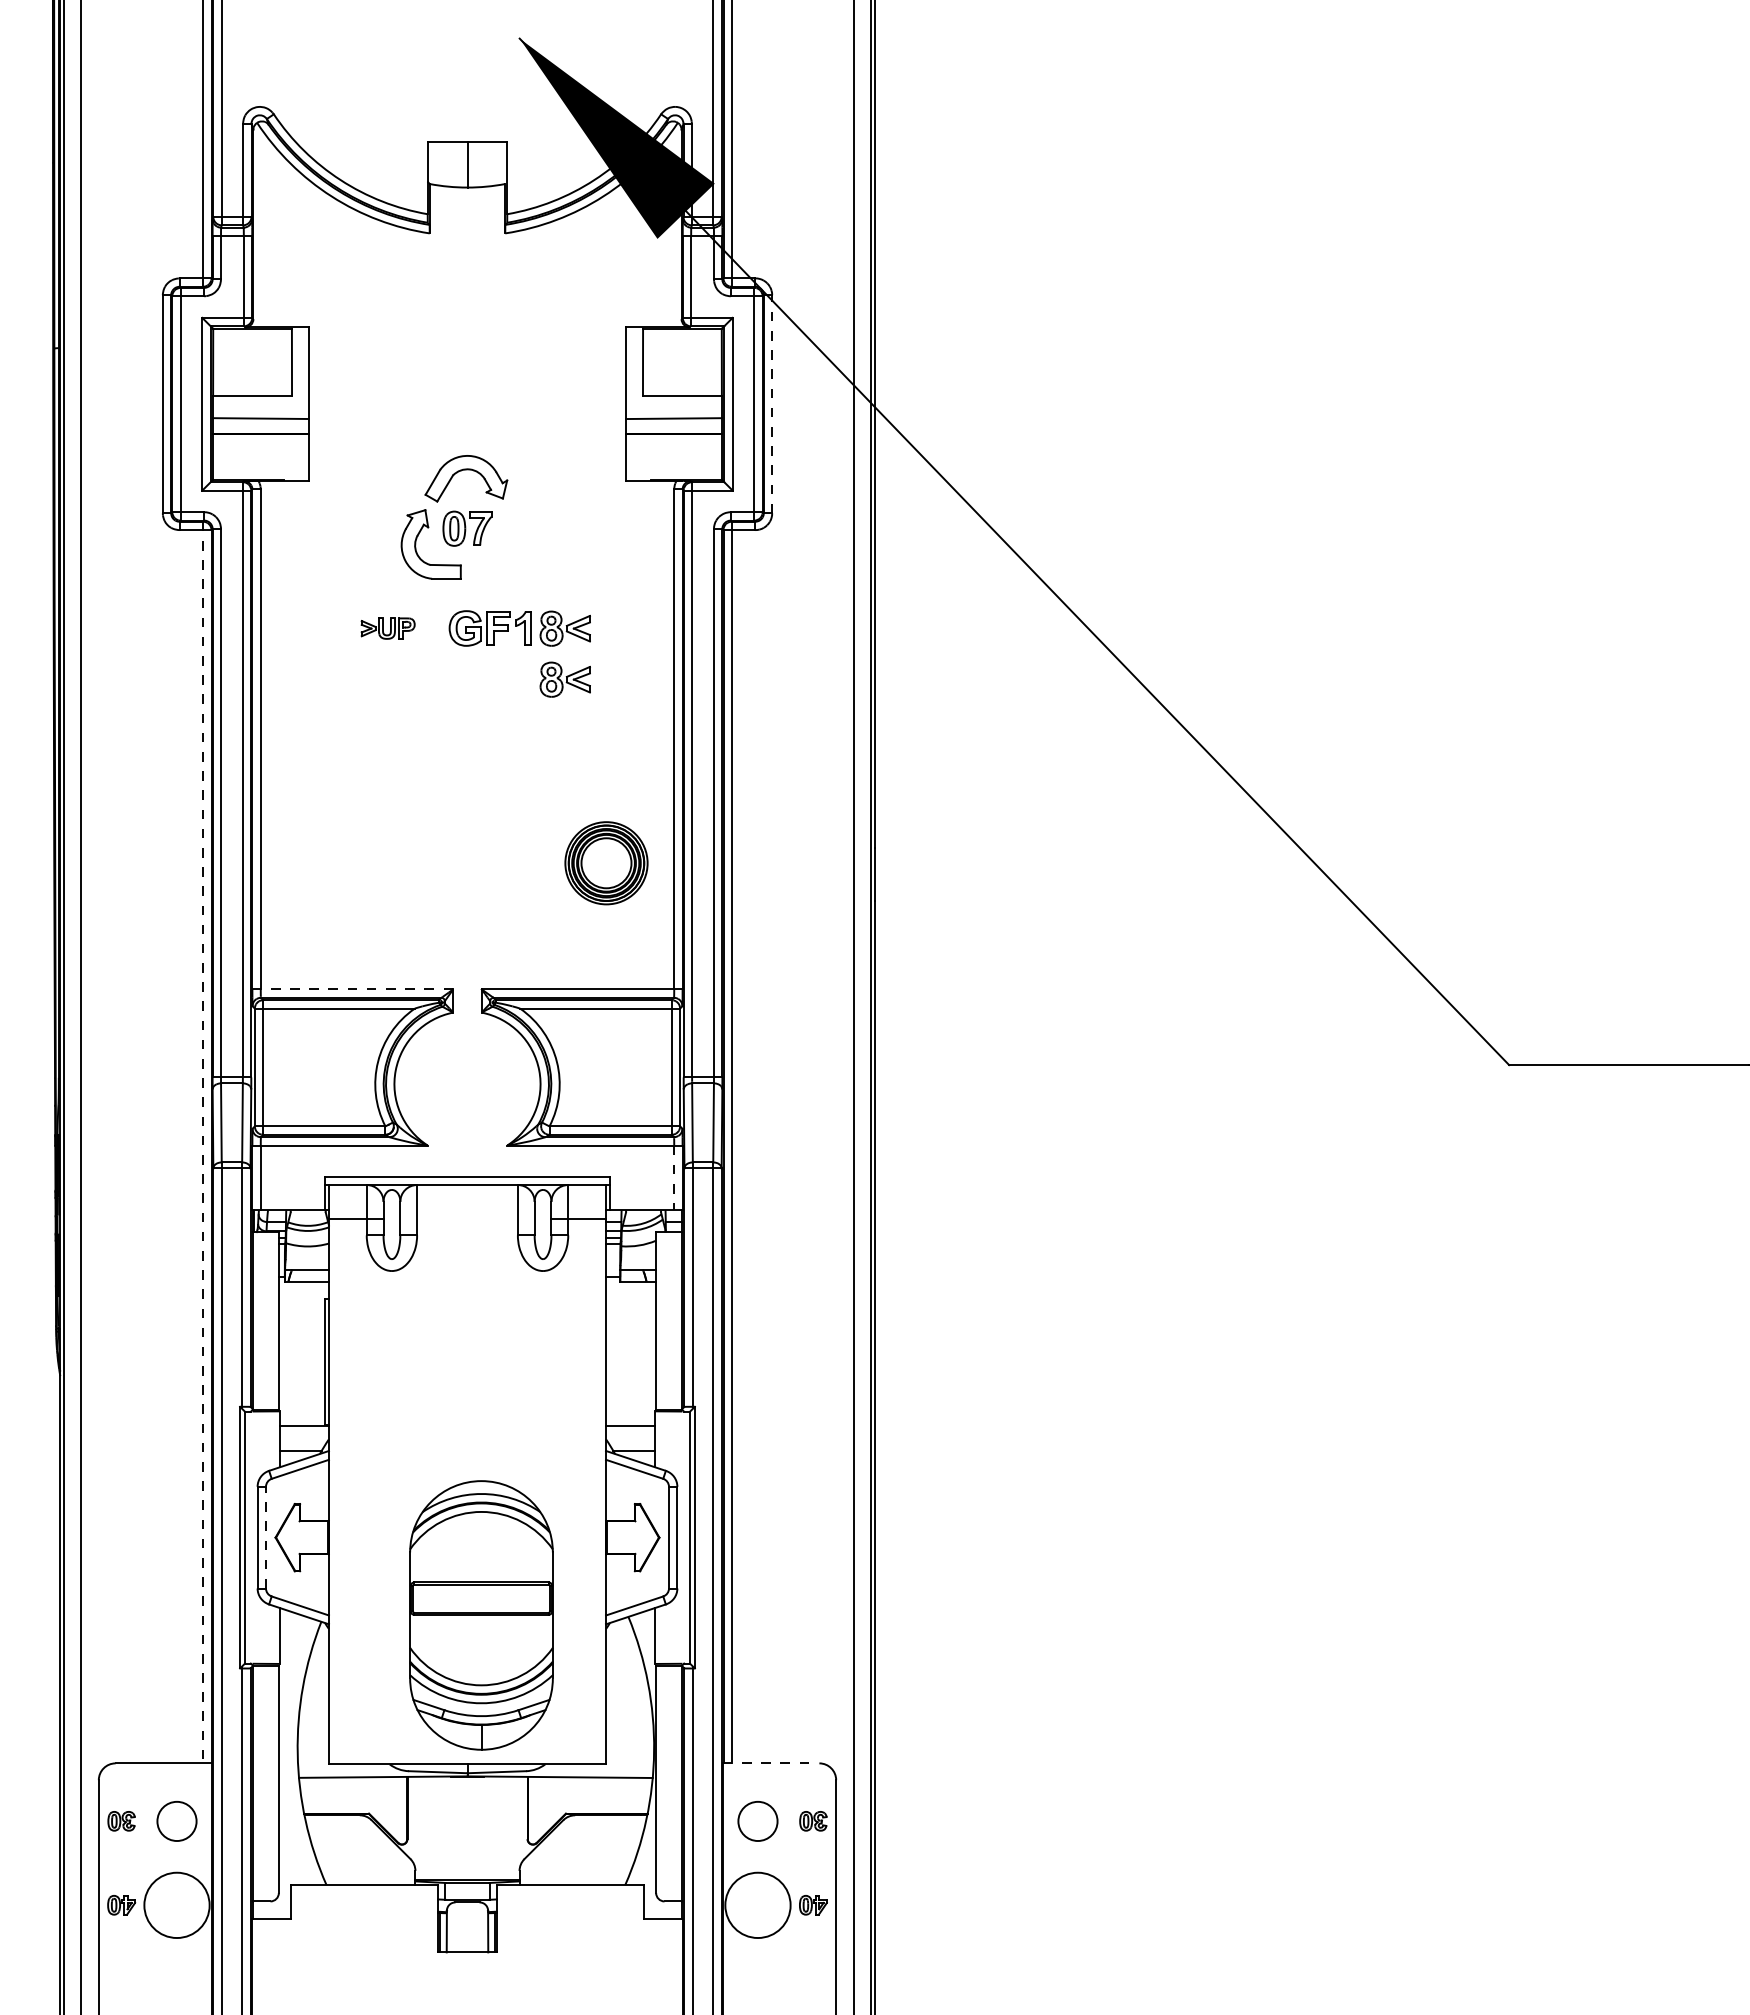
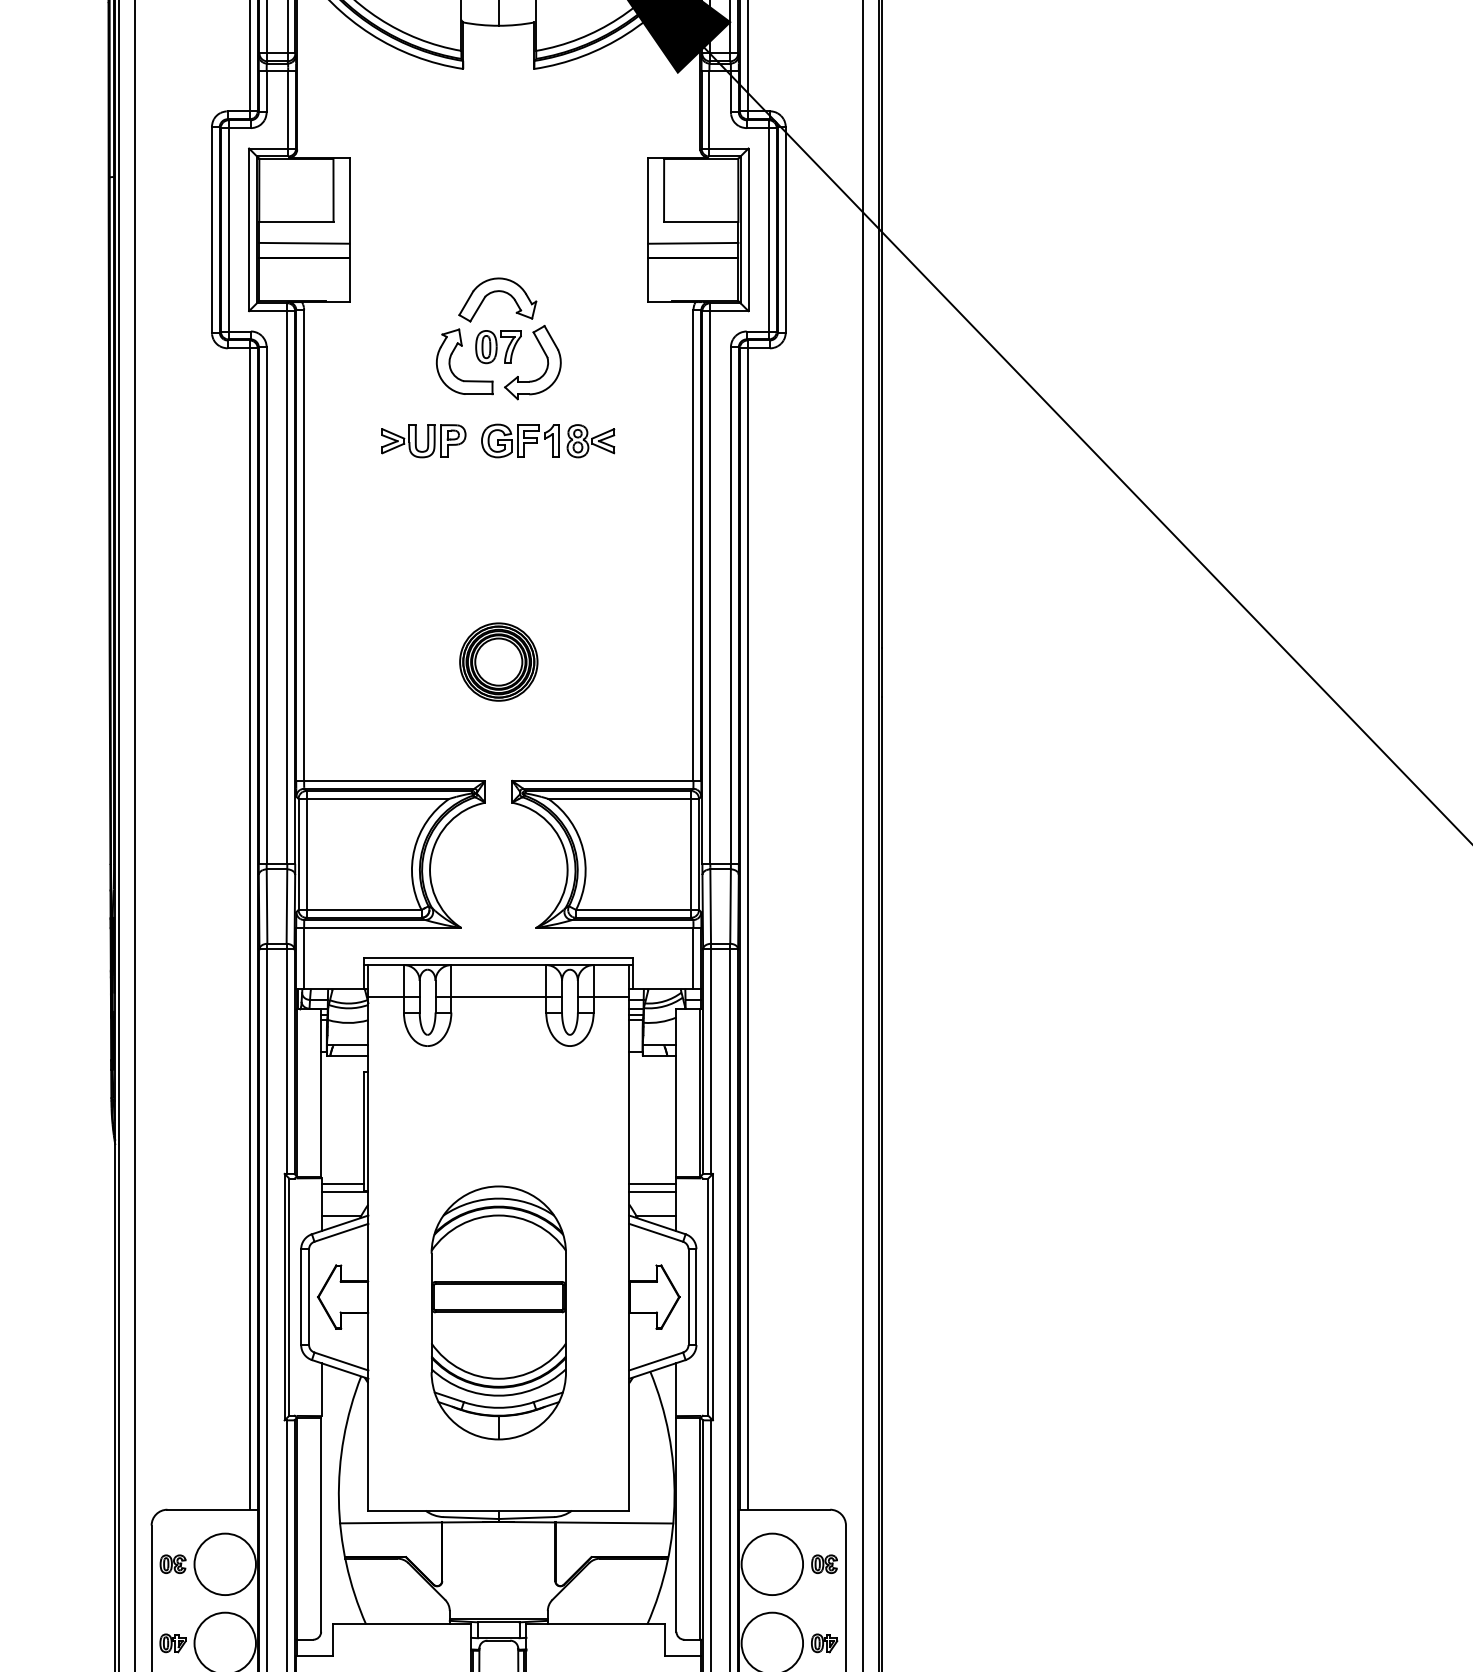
line: (772, 403) -> (786, 229), dashed -> solid
part: (518, 544) -> (546, 361), added
part: (388, 628) -> (424, 441), size x1.67
part: (564, 679) -> (590, 489), removed
part: (606, 863) -> (498, 662), moved
line: (352, 989) -> (390, 780), dashed -> solid
line: (203, 1142) -> (250, 925), dashed -> solid
line: (674, 1178) -> (693, 958), dashed -> solid
line: (467, 1218) -> (498, 996), added
line: (301, 1417) -> (342, 1184), added
line: (630, 1417) -> (652, 1184), added
line: (266, 1537) -> (309, 1297), dashed -> solid
part: (481, 1615) -> (498, 1313), moved
line: (771, 1763) -> (785, 1509), dashed -> solid
circle: (176, 1821) -> (224, 1564), size x1.67
circle: (757, 1821) -> (771, 1564), size x1.67

